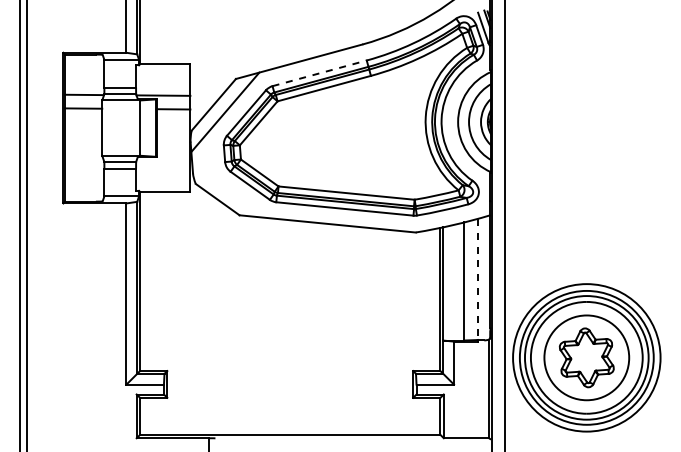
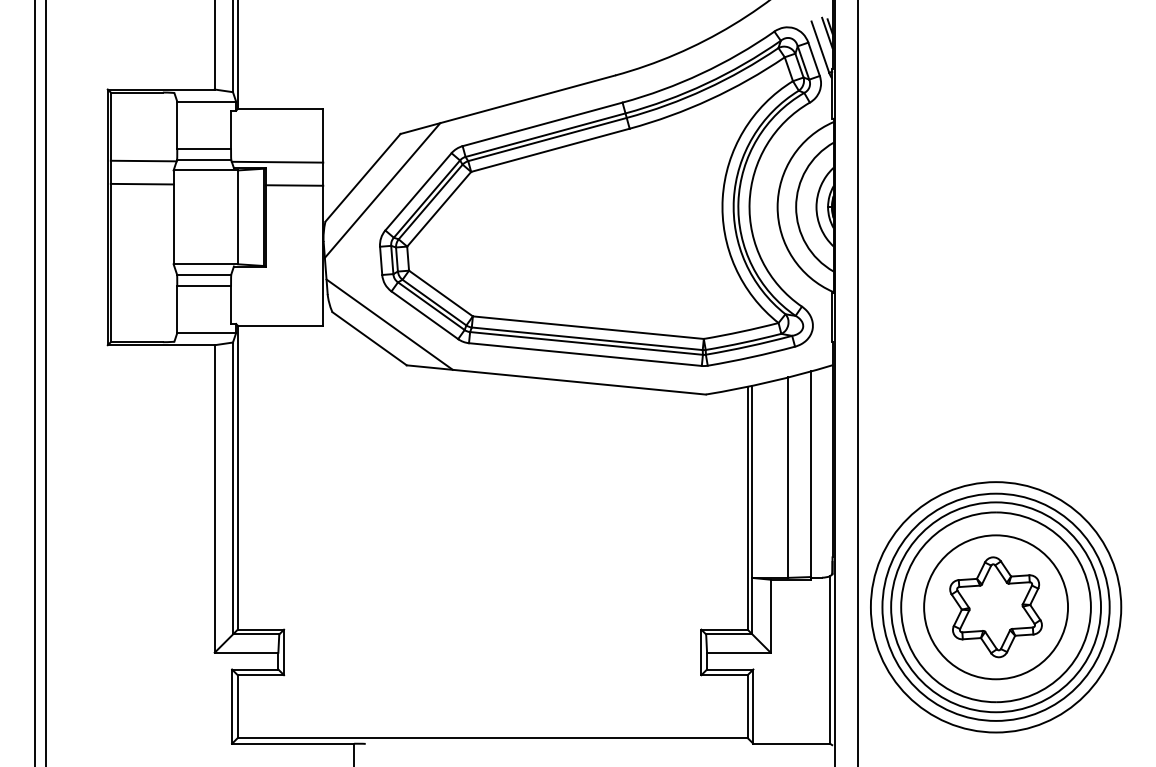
line: (319, 73) -> (542, 124), dashed -> solid
line: (229, 190) -> (389, 323), added
line: (477, 279) -> (810, 474), dashed -> solid

